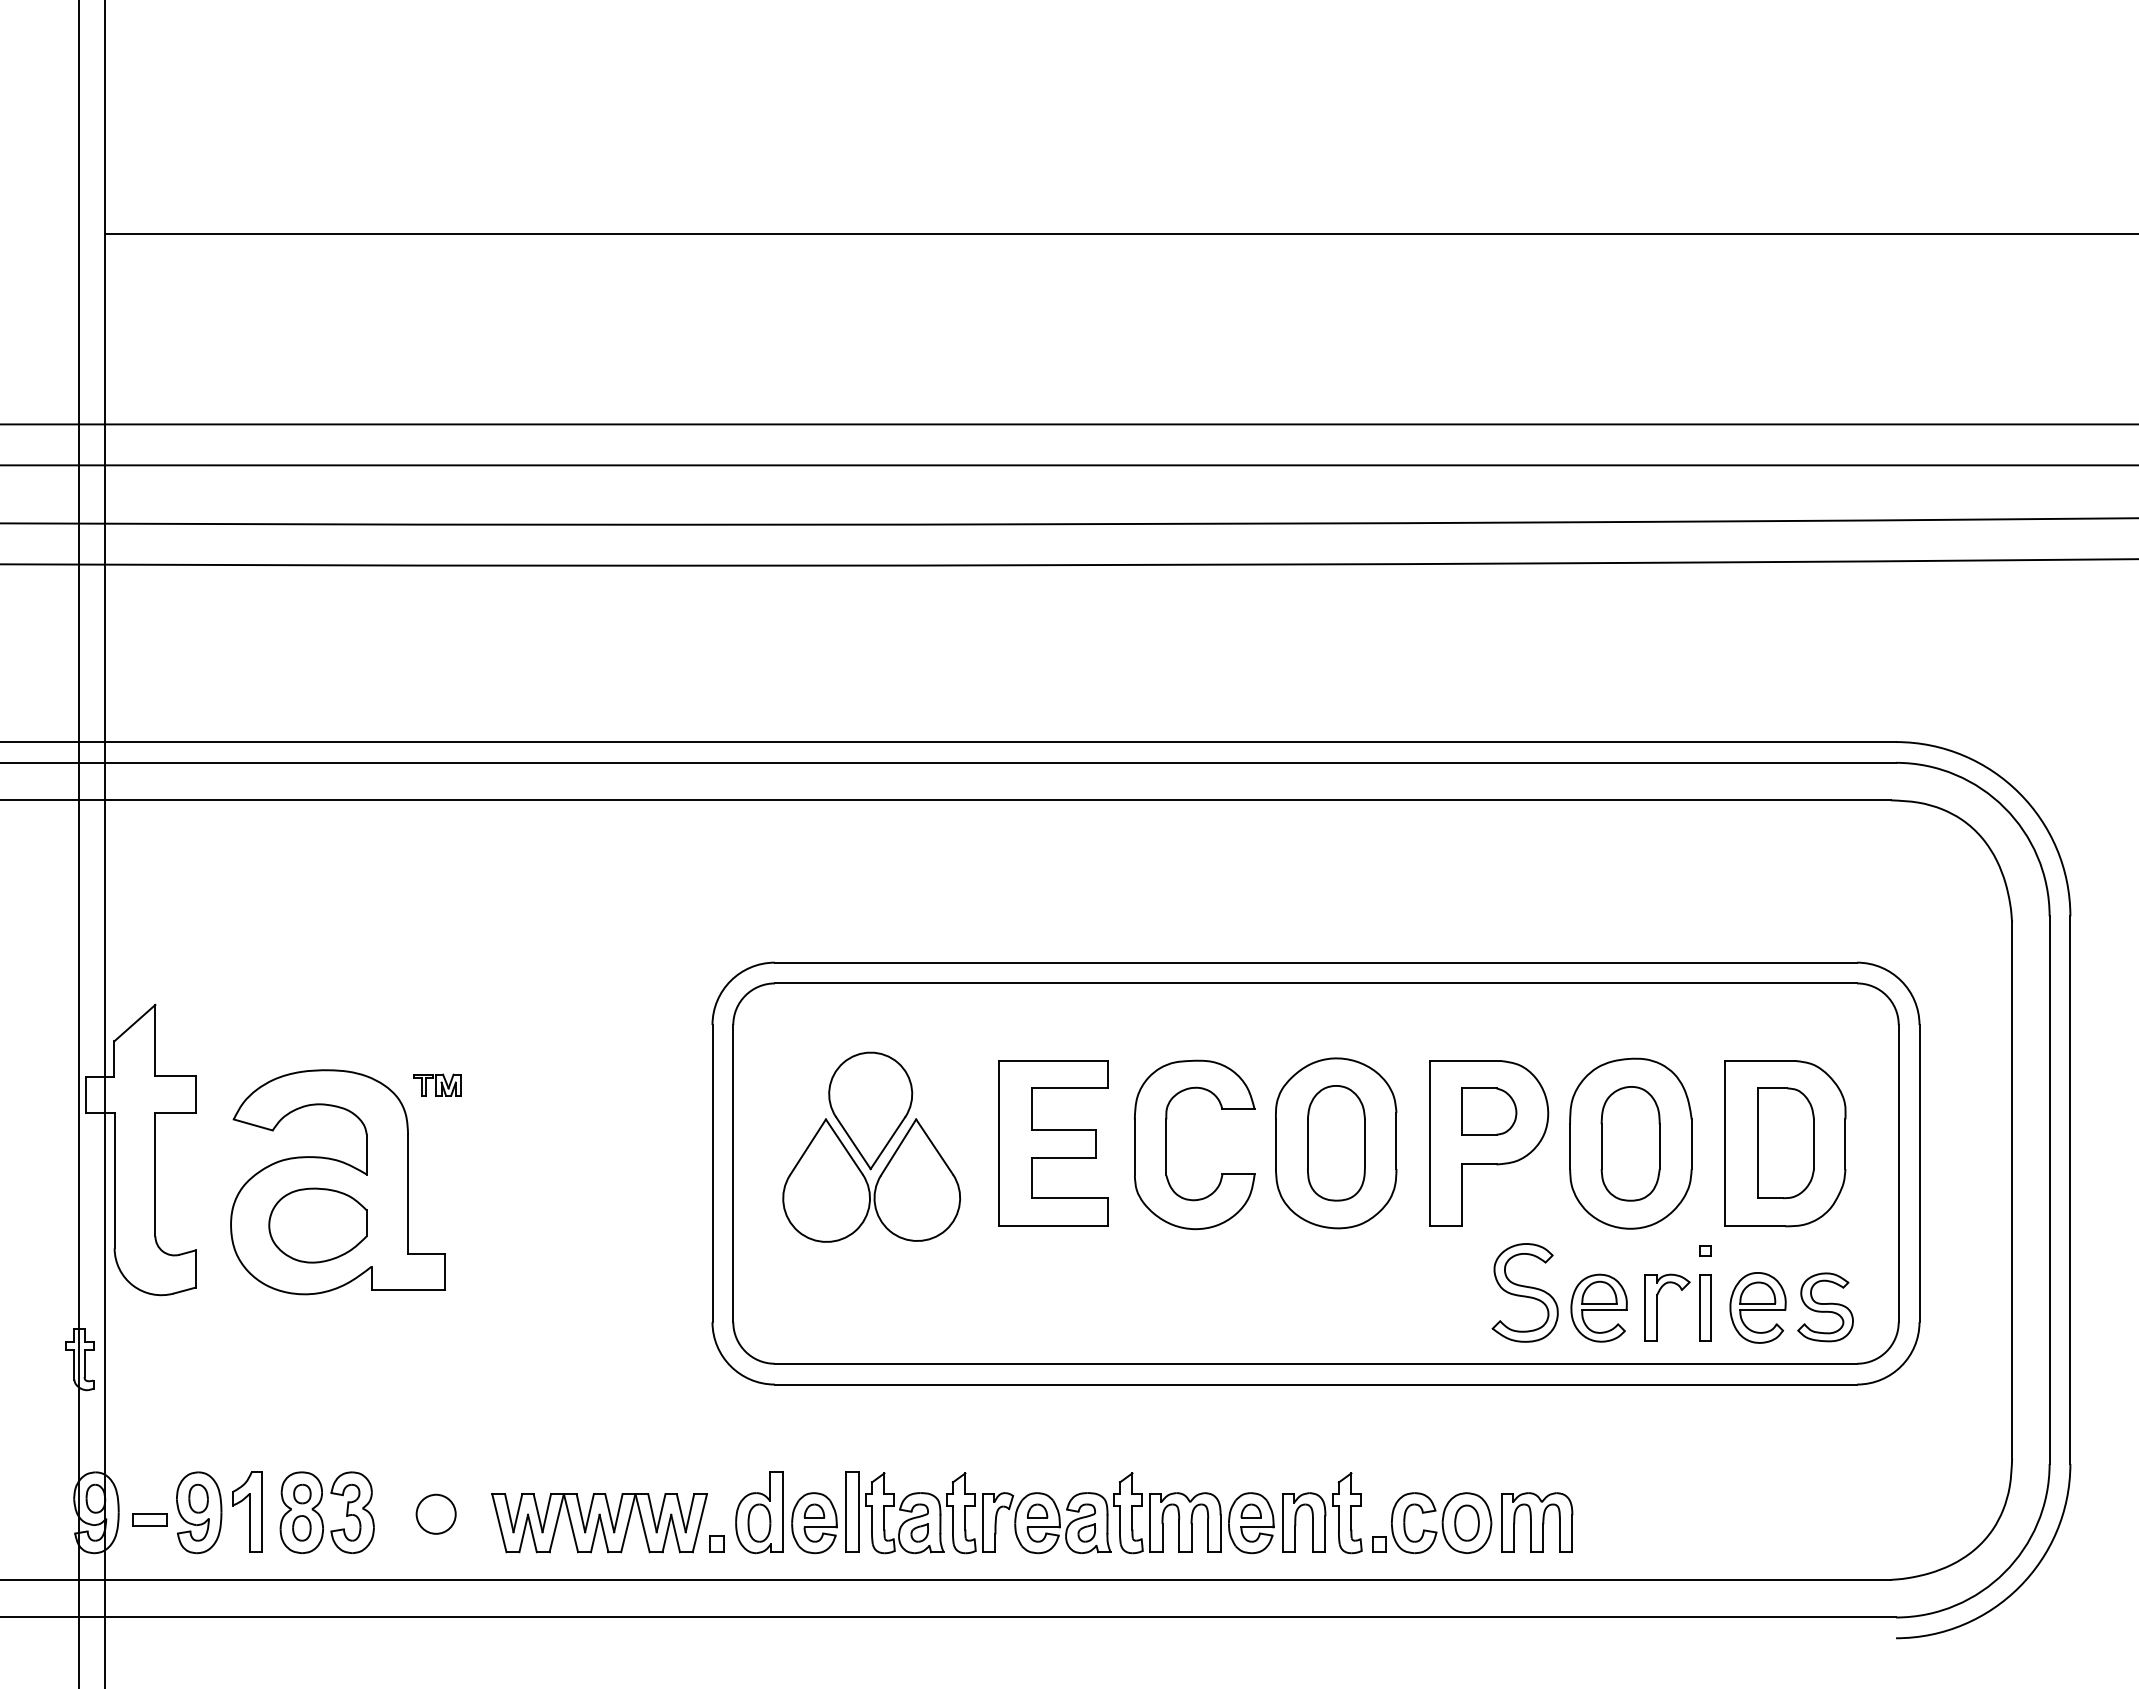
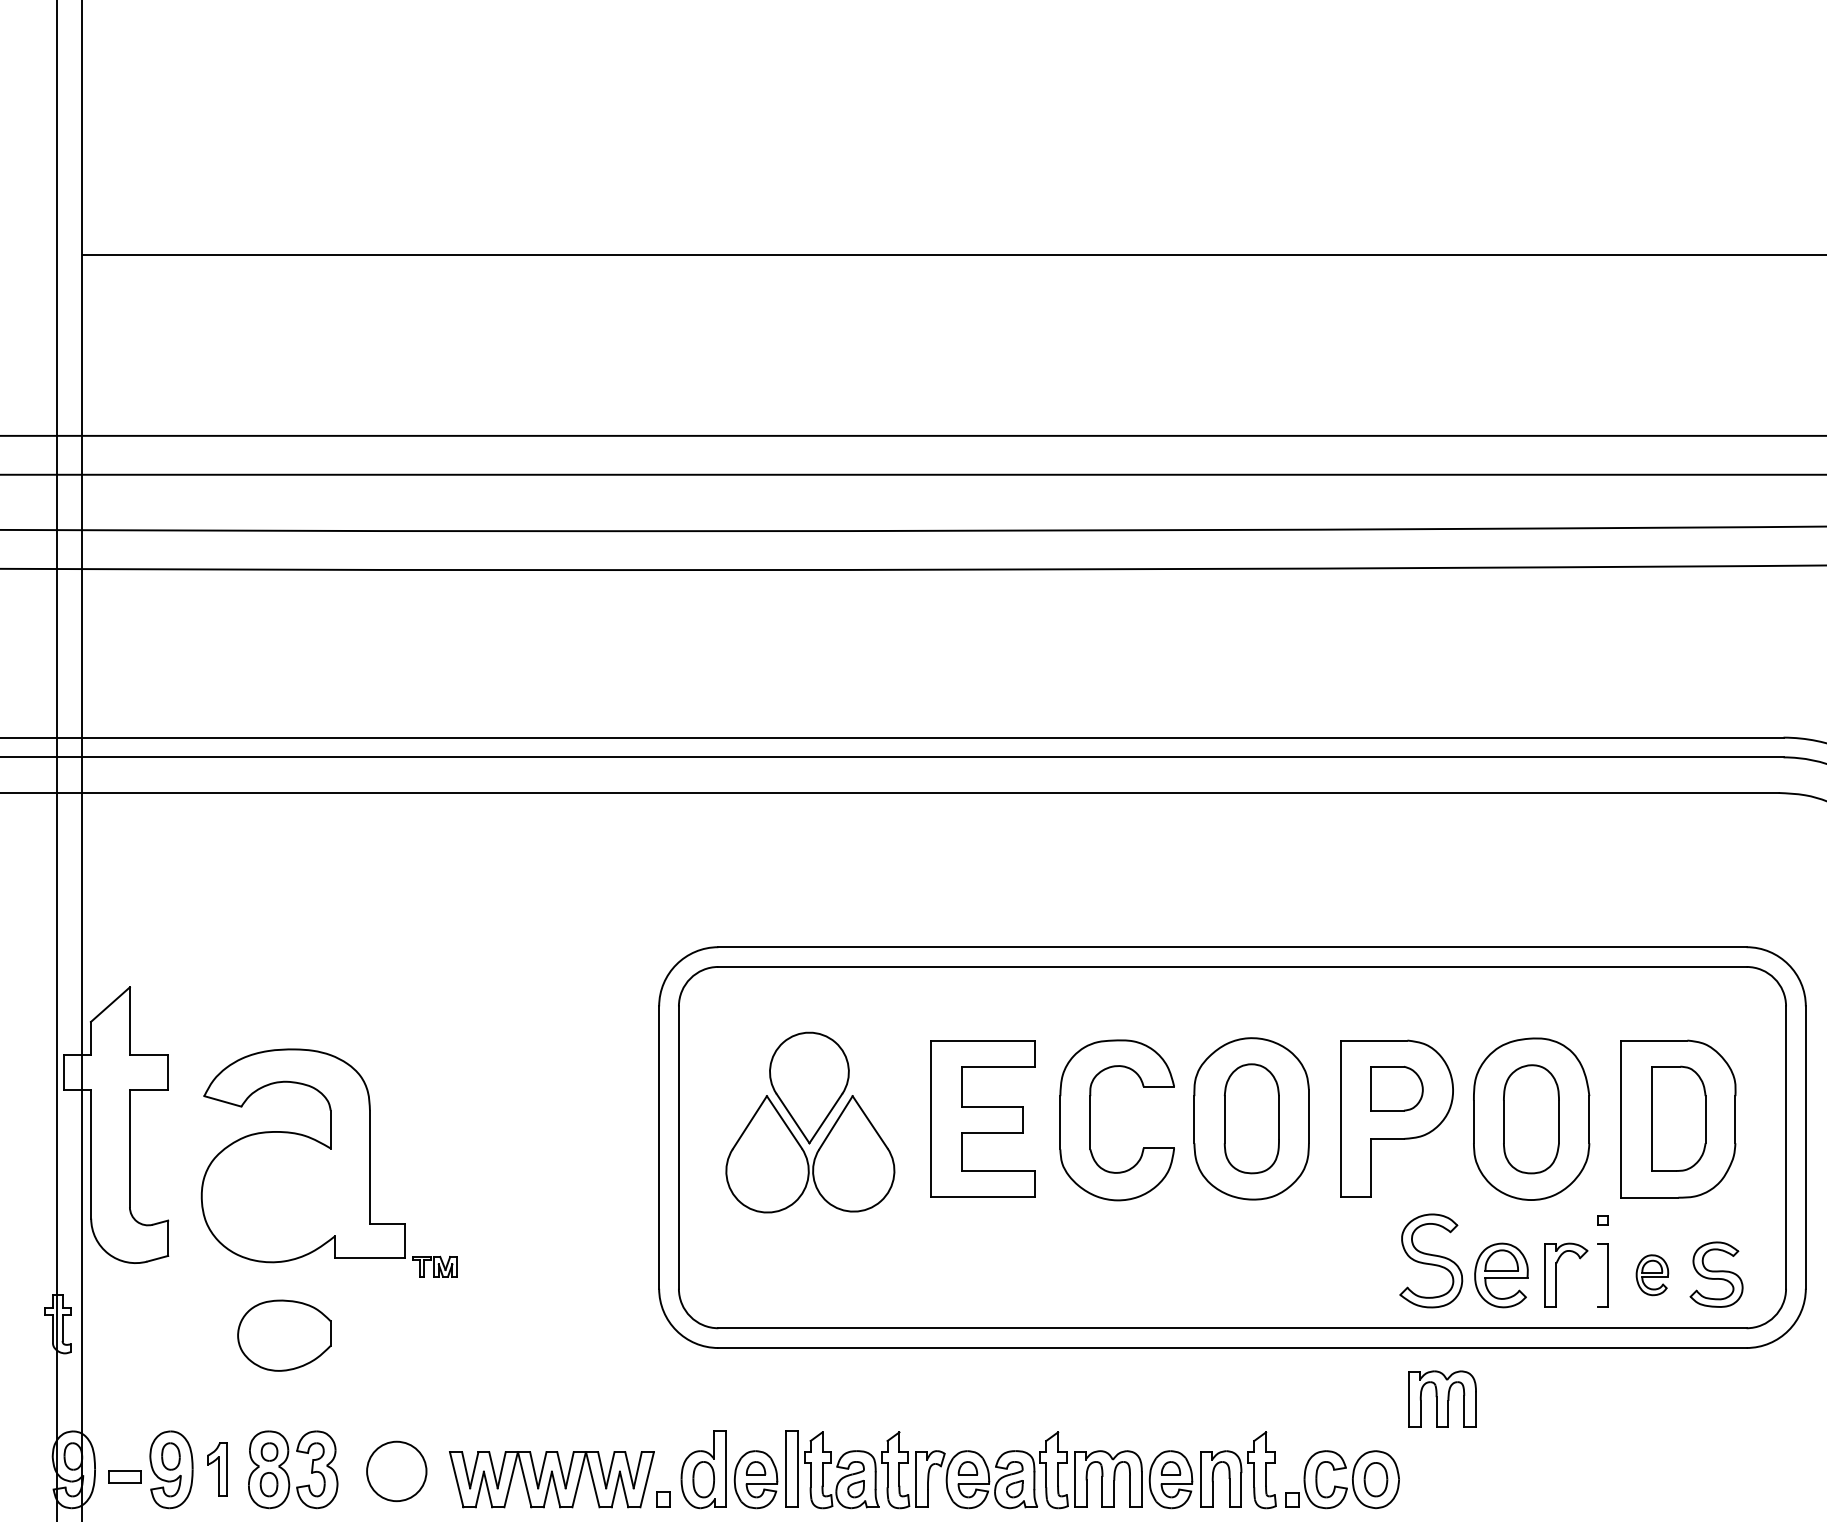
part: (437, 1084) -> (434, 1266), moved
part: (317, 1225) -> (283, 1335), moved
line: (1700, 1307) -> (1597, 1274), removed
part: (1757, 1307) -> (1651, 1274), size x0.6
part: (247, 1511) -> (217, 1468), size x0.7
circle: (435, 1513) -> (396, 1470), size x1.6
part: (1537, 1522) -> (1442, 1399), moved

